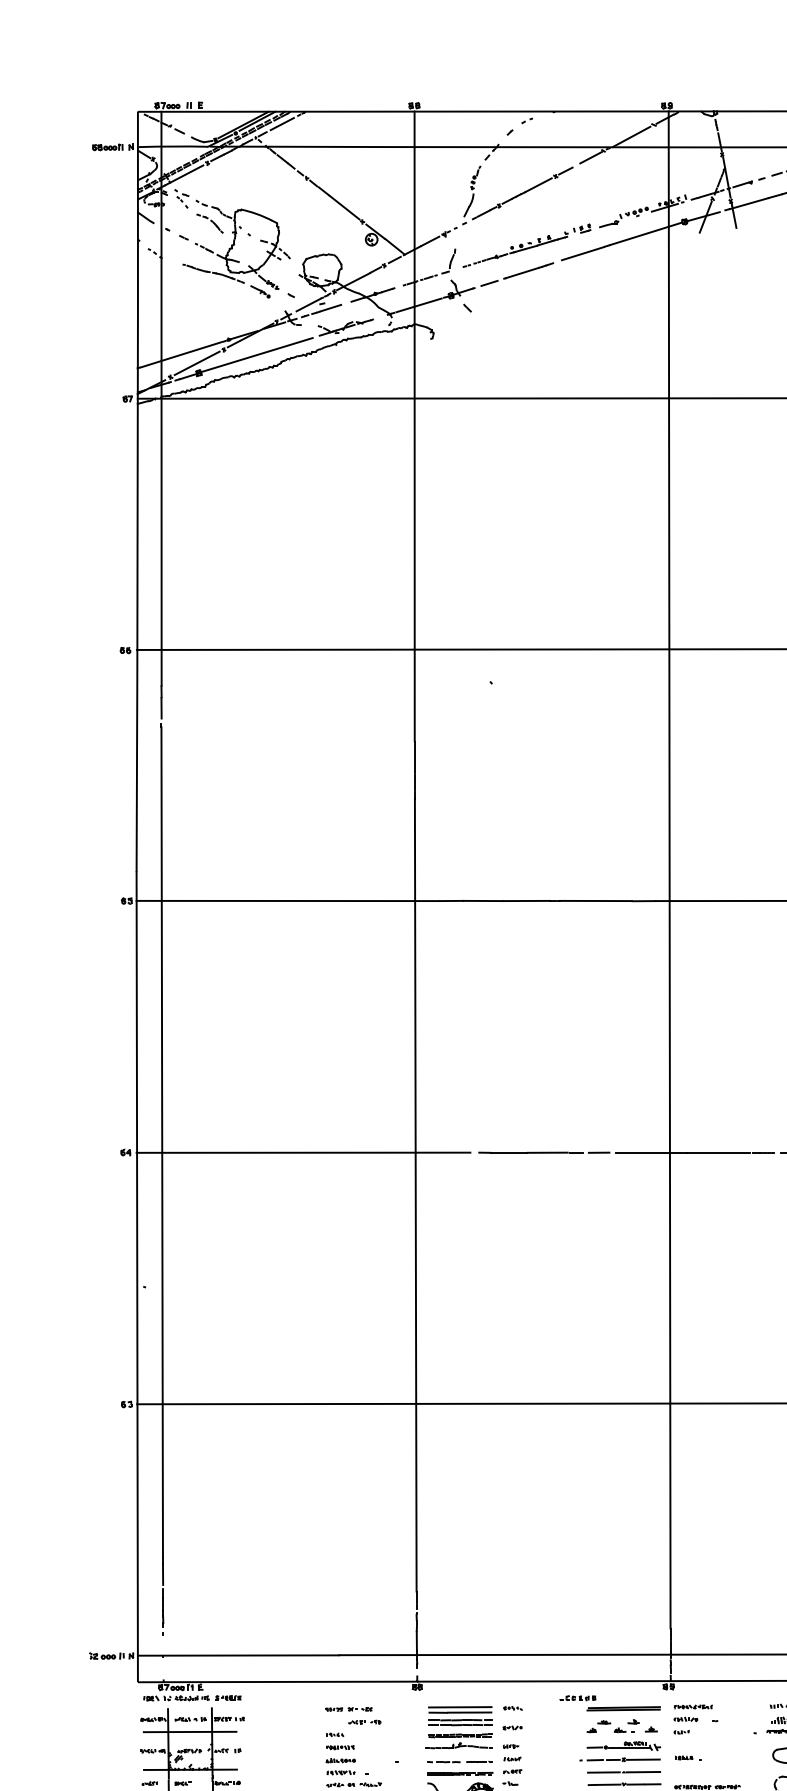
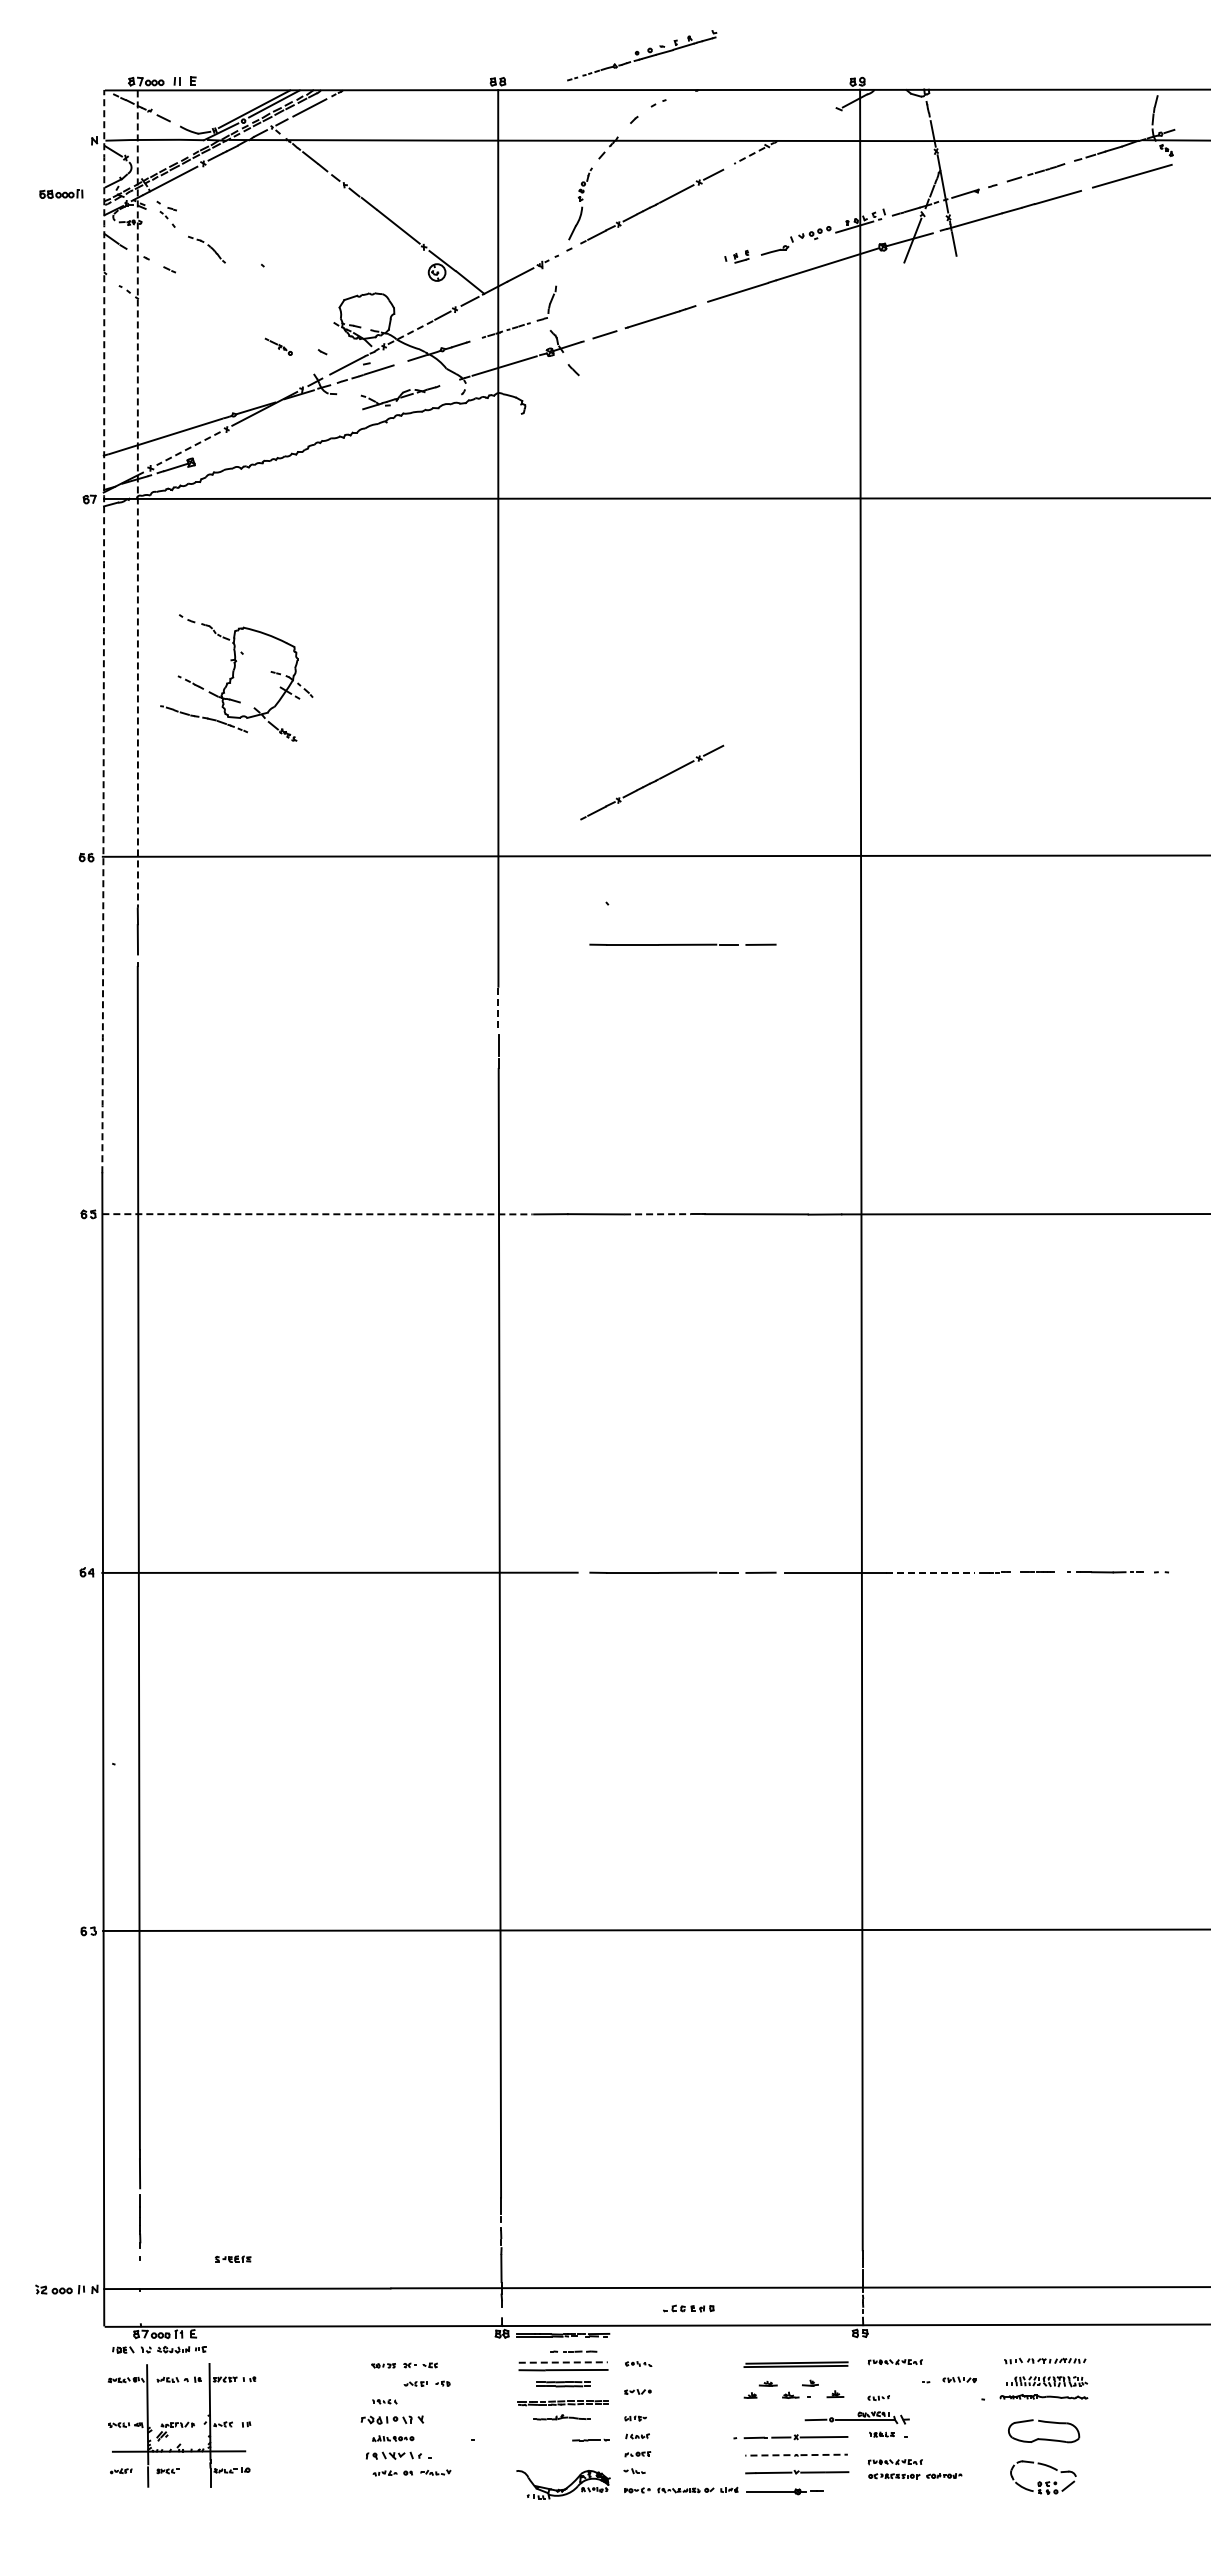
line: (631, 136) -> (807, 125), removed
part: (107, 146) -> (61, 193), moved
line: (591, 158) -> (749, 156), solid -> dashed
part: (236, 244) -> (236, 677), moved
part: (515, 249) -> (642, 55), moved
line: (353, 281) -> (411, 332), solid -> dashed
line: (256, 354) -> (273, 436), removed
line: (197, 363) -> (188, 448), solid -> dashed
line: (161, 399) -> (137, 499), solid -> dashed
arc: (137, 491) -> (103, 631), solid -> dashed
part: (522, 597) -> (652, 782), added
line: (543, 711) -> (682, 944), added
line: (414, 757) -> (498, 1010), solid -> dashed
line: (288, 901) -> (318, 1214), solid -> dashed
line: (526, 901) -> (657, 1214), solid -> dashed
line: (718, 1152) -> (931, 1572), solid -> dashed
part: (228, 1697) -> (233, 2258), moved
part: (577, 1698) -> (688, 2308), moved
line: (460, 1707) -> (563, 2362), solid -> dashed
part: (685, 1719) -> (959, 2379), moved
part: (460, 1722) -> (563, 2383), size x0.6
line: (190, 1731) -> (178, 2397), removed
part: (459, 1745) -> (561, 2417), size x0.6
part: (623, 1745) -> (856, 2417), moved
part: (340, 1747) -> (392, 2419), size x1.6
line: (443, 1762) -> (573, 2351), moved
line: (643, 1771) -> (824, 2454), solid -> dashed
part: (341, 1772) -> (393, 2455), size x1.4
line: (603, 1772) -> (767, 2455), solid -> dashed
line: (460, 1773) -> (563, 2335), moved
part: (692, 1777) -> (894, 2462), added

